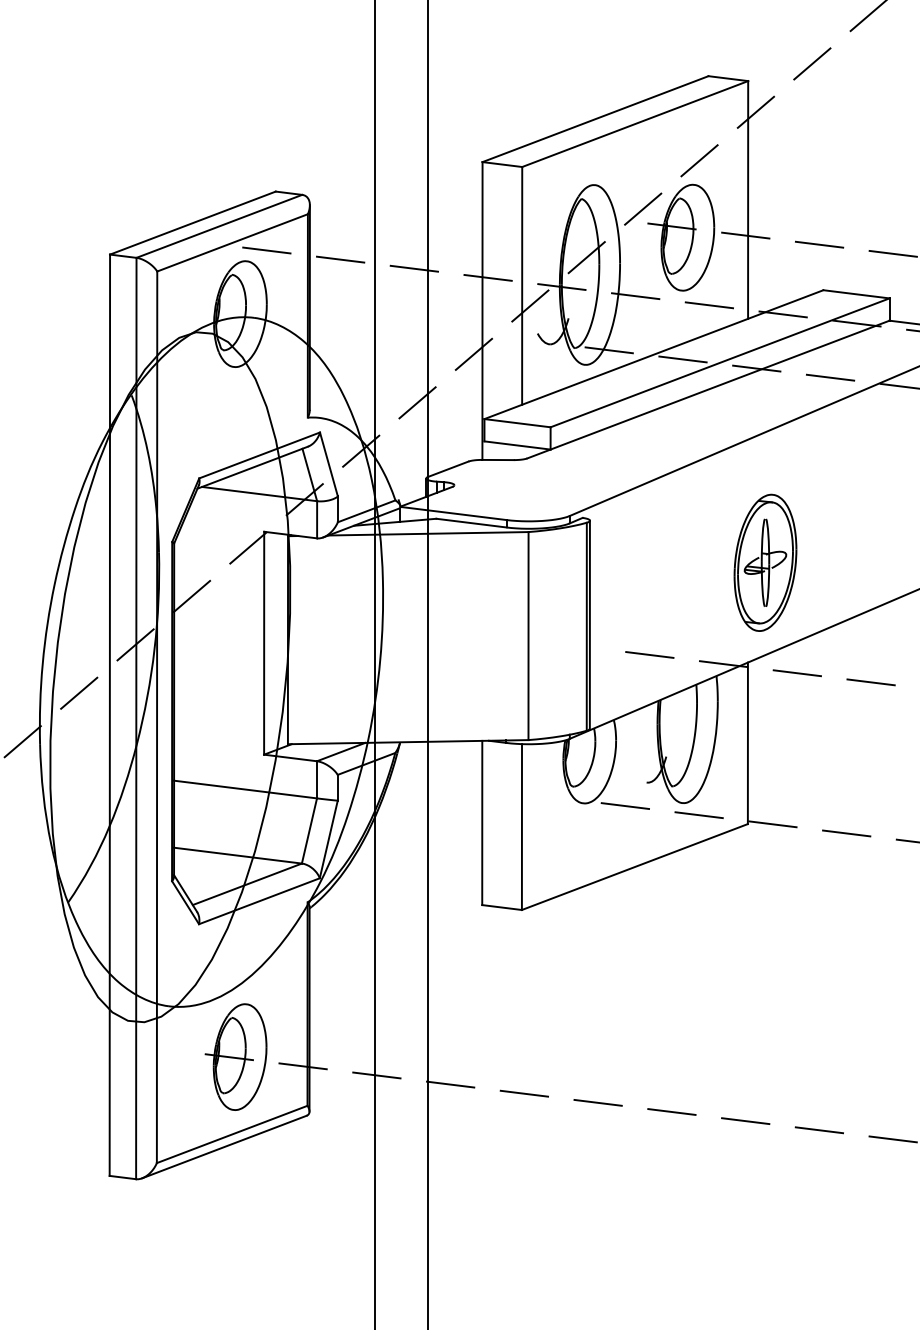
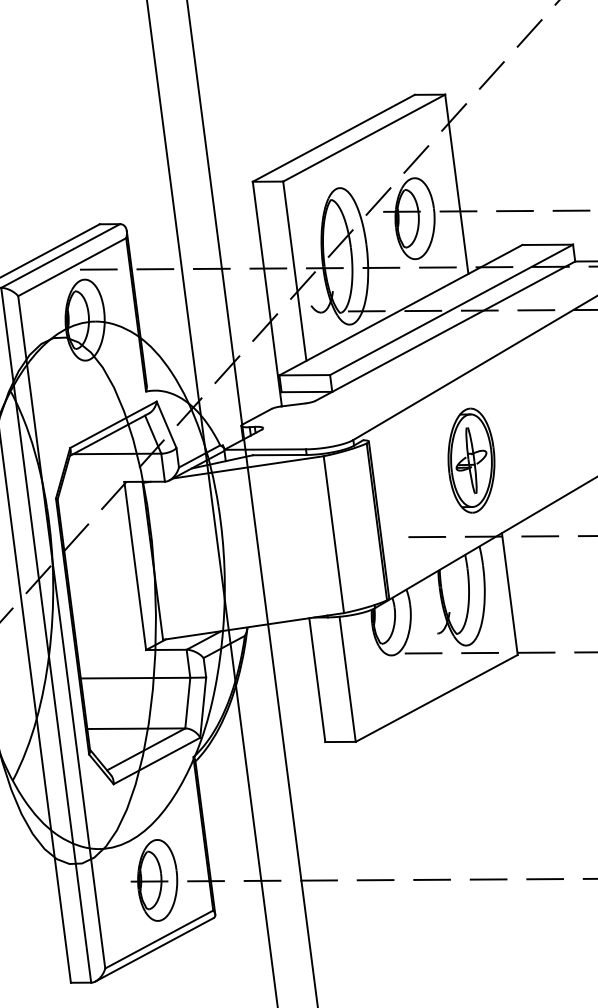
part: (765, 562) -> (471, 460), moved

